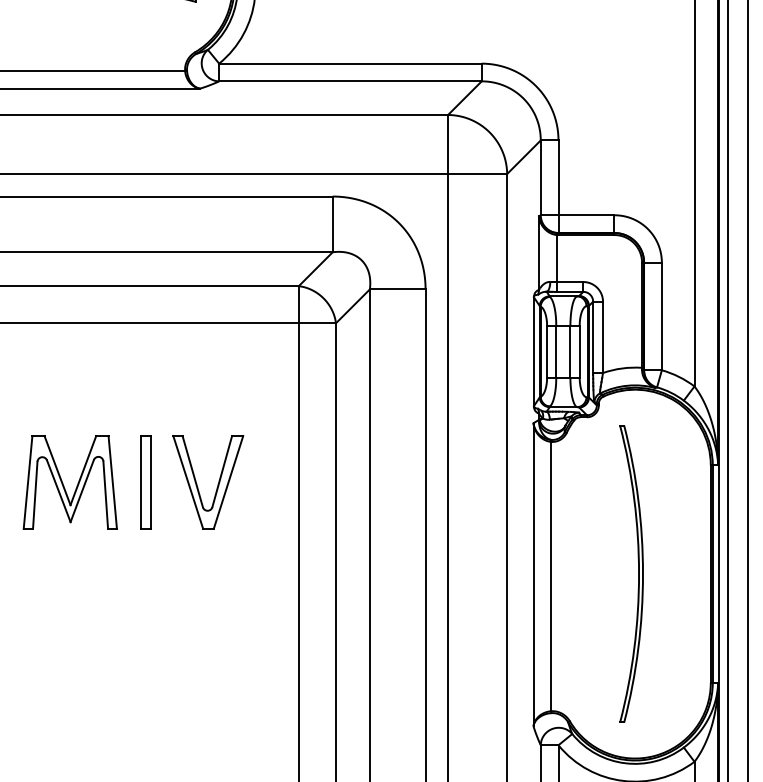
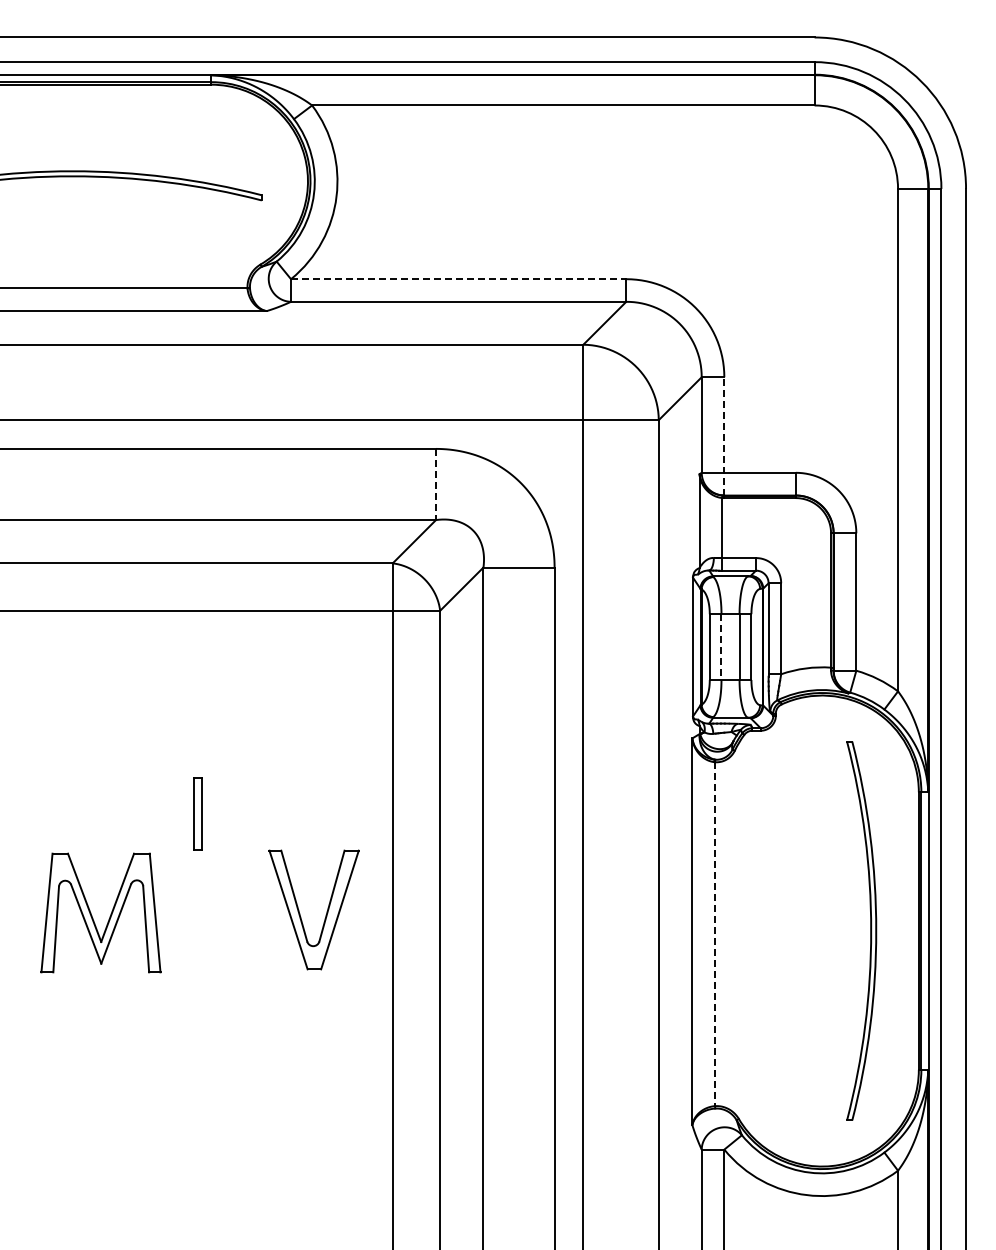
line: (350, 63) -> (458, 279), solid -> dashed
line: (558, 186) -> (724, 435), solid -> dashed
line: (333, 224) -> (436, 484), solid -> dashed
line: (556, 352) -> (721, 647), solid -> dashed
part: (145, 482) -> (197, 813), size x0.6
part: (217, 483) -> (326, 911), moved
part: (63, 484) -> (92, 915), moved
part: (638, 573) -> (870, 930), moved
line: (551, 576) -> (715, 934), solid -> dashed

